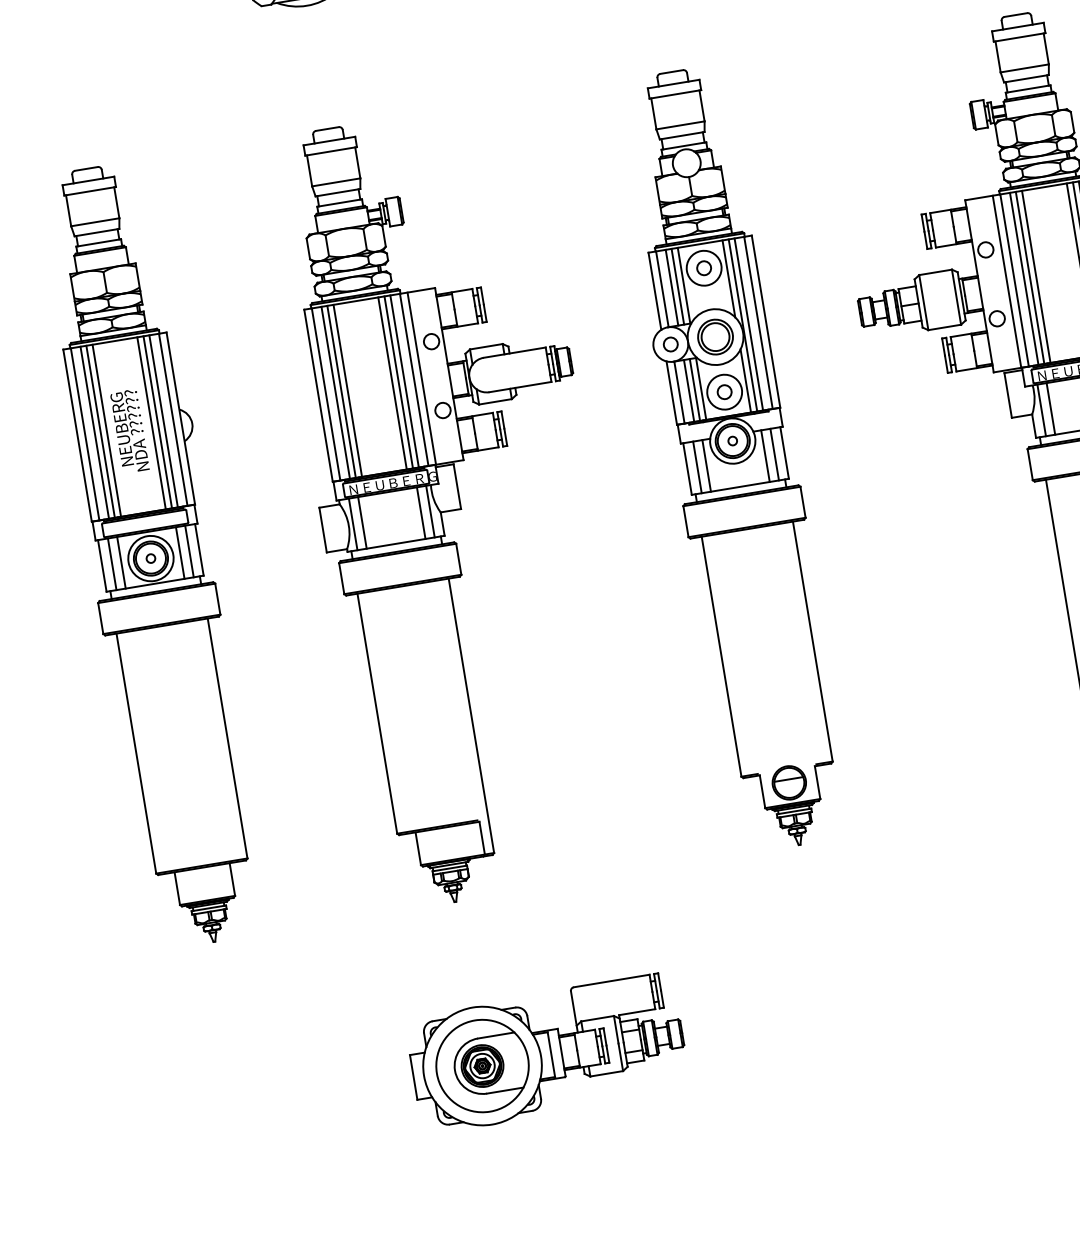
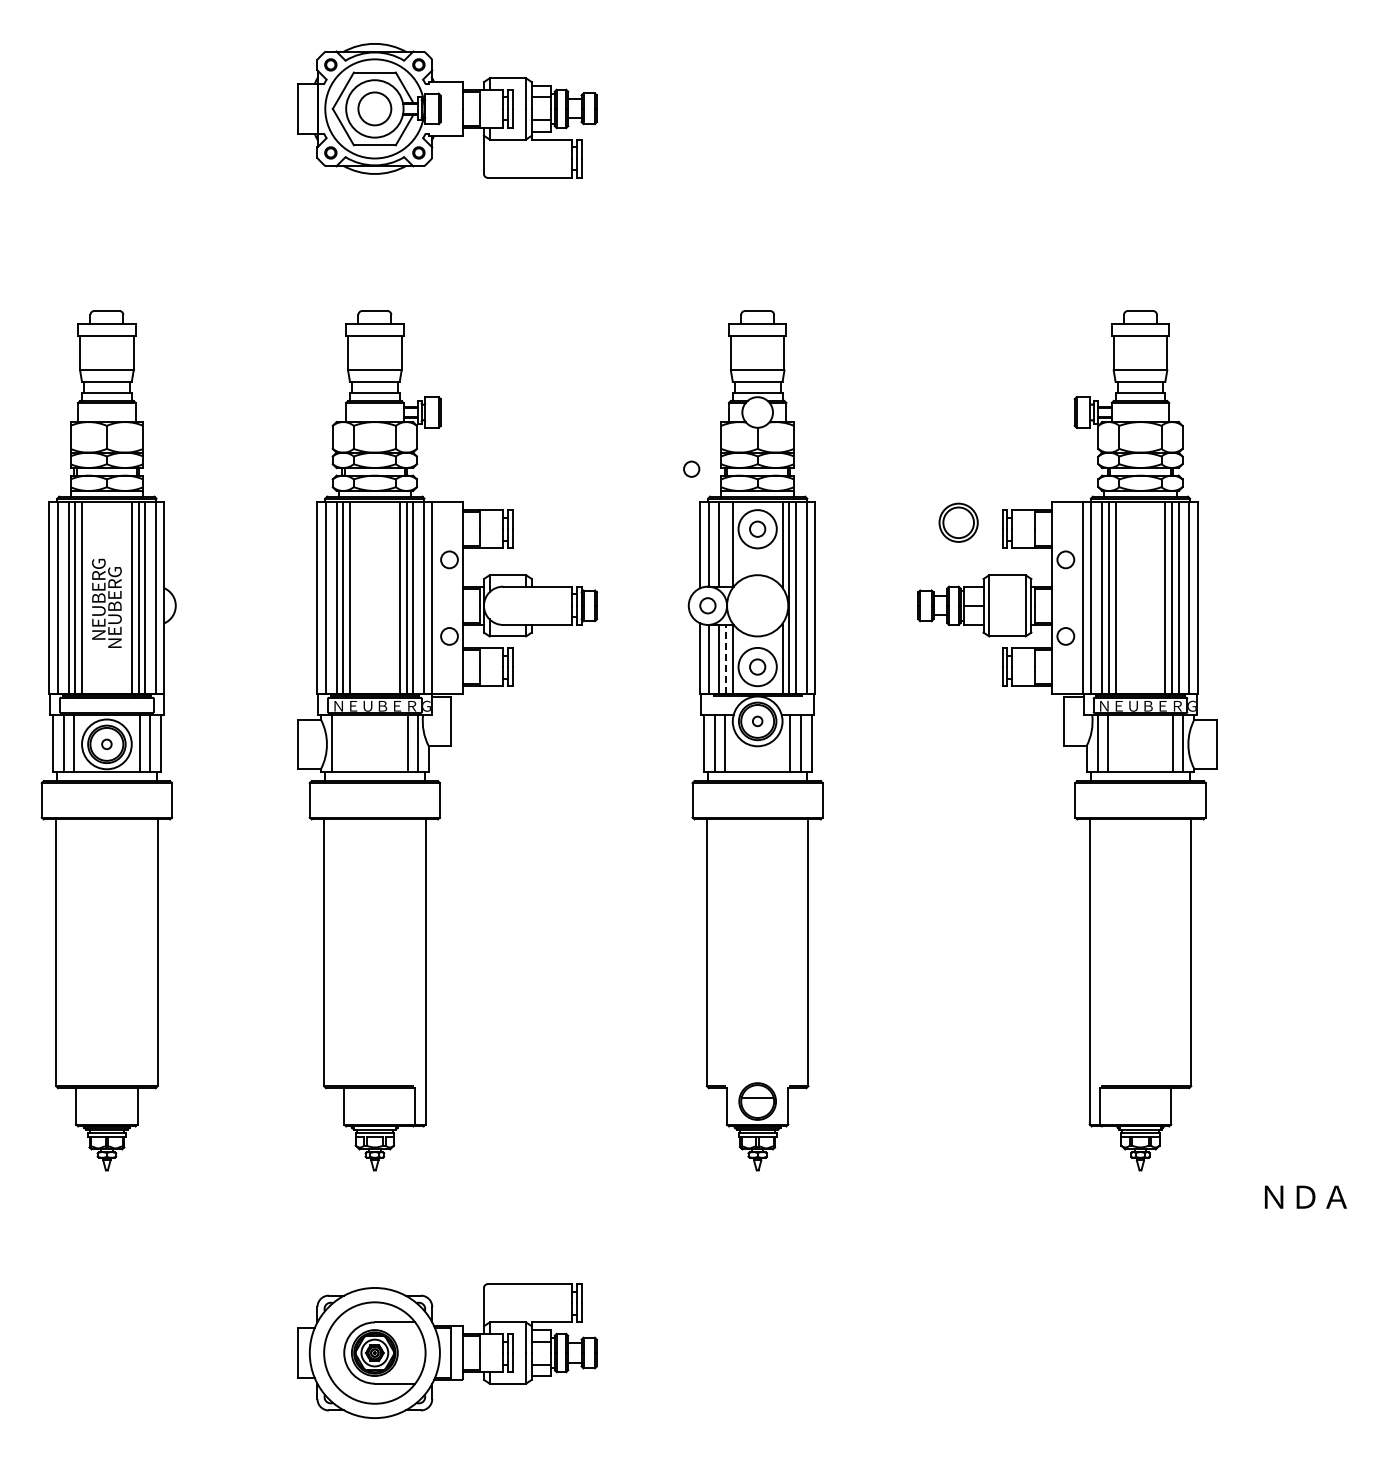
circle: (635, 223) -> (691, 468), added
line: (677, 286) -> (725, 544), removed
part: (715, 336) -> (958, 522), moved
line: (694, 389) -> (725, 658), solid -> dashed
text: (135, 422) -> (114, 594), NDA ?????? -> NEUBERG
line: (362, 522) -> (342, 743), removed

